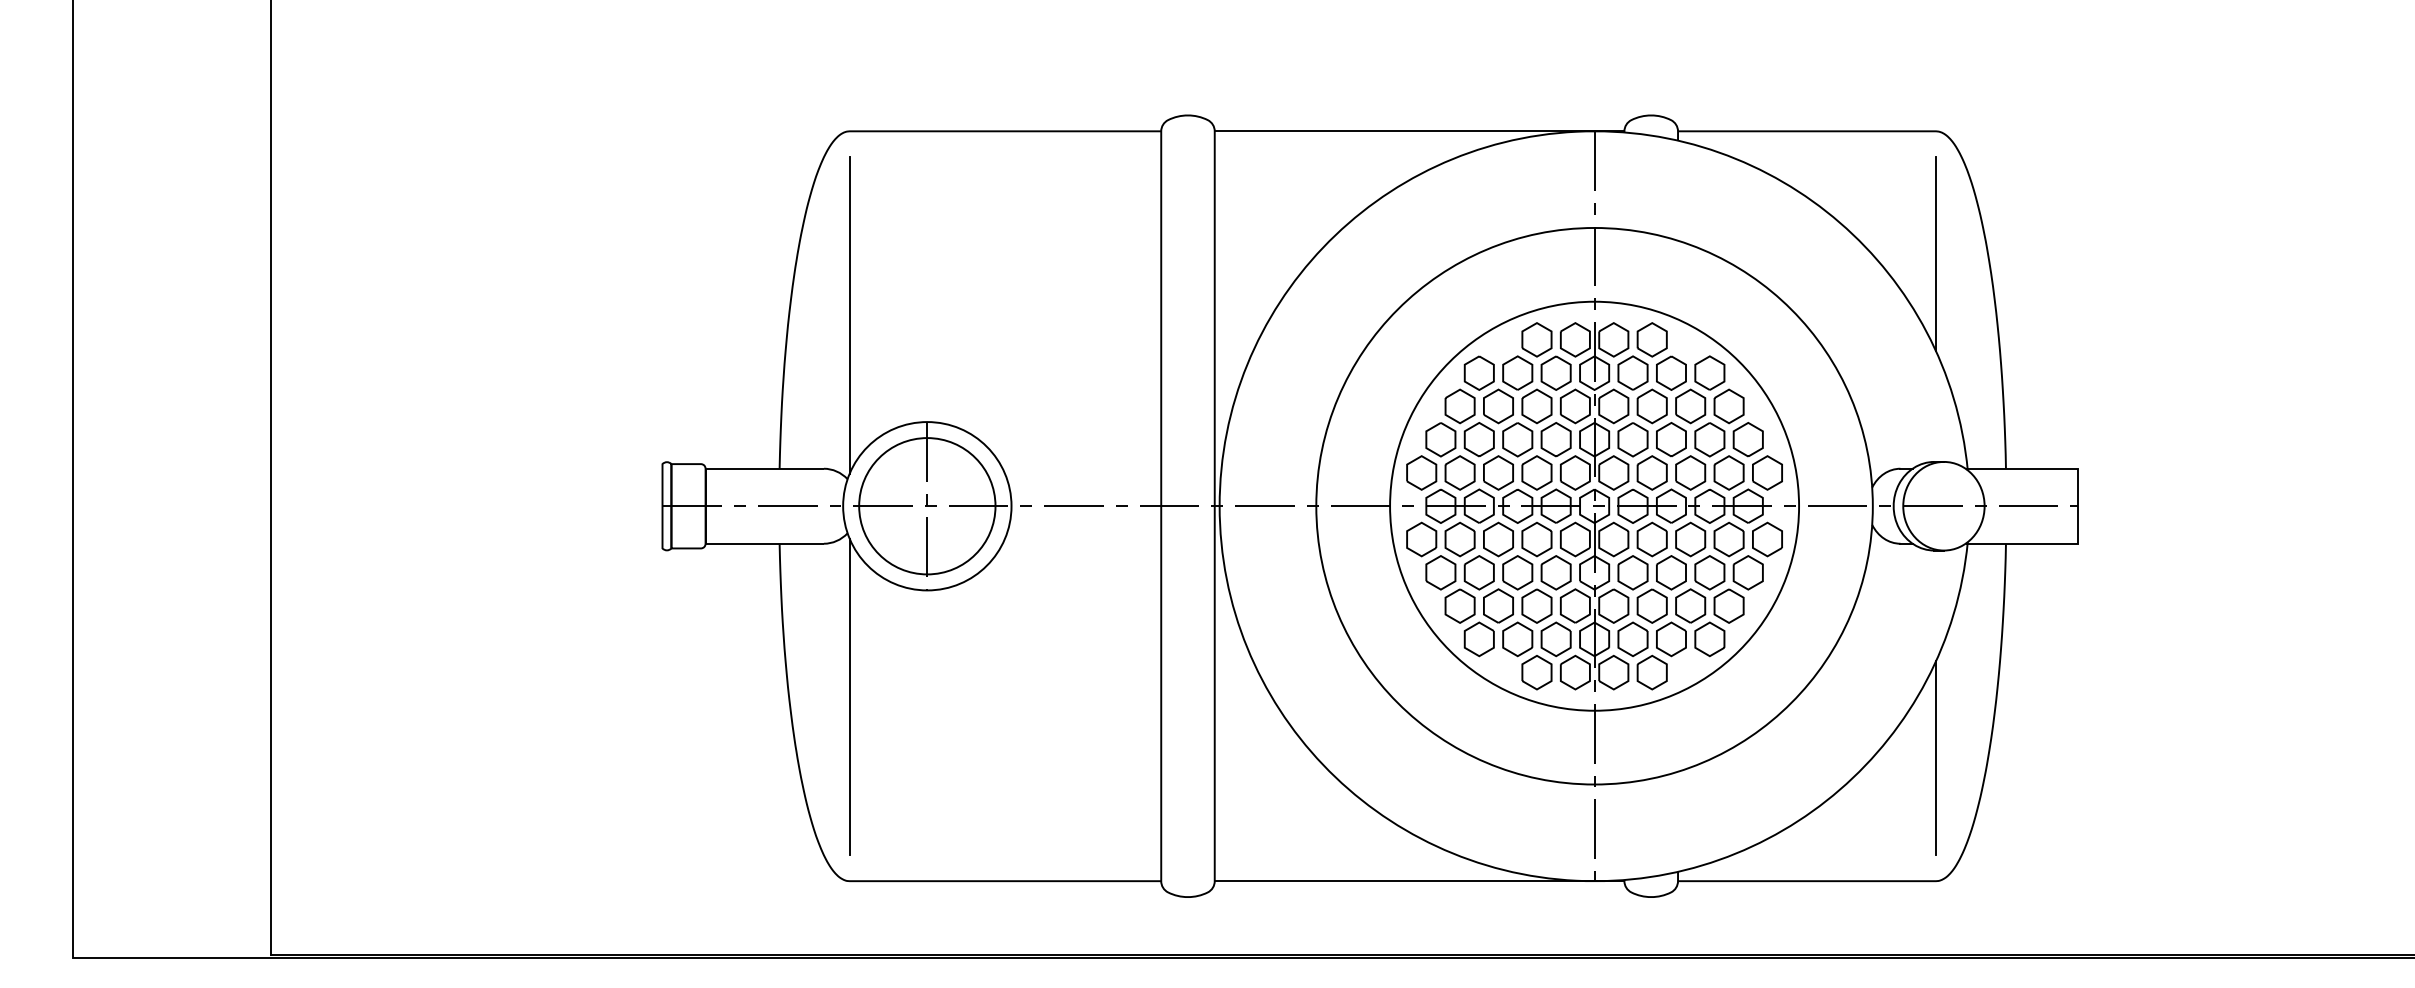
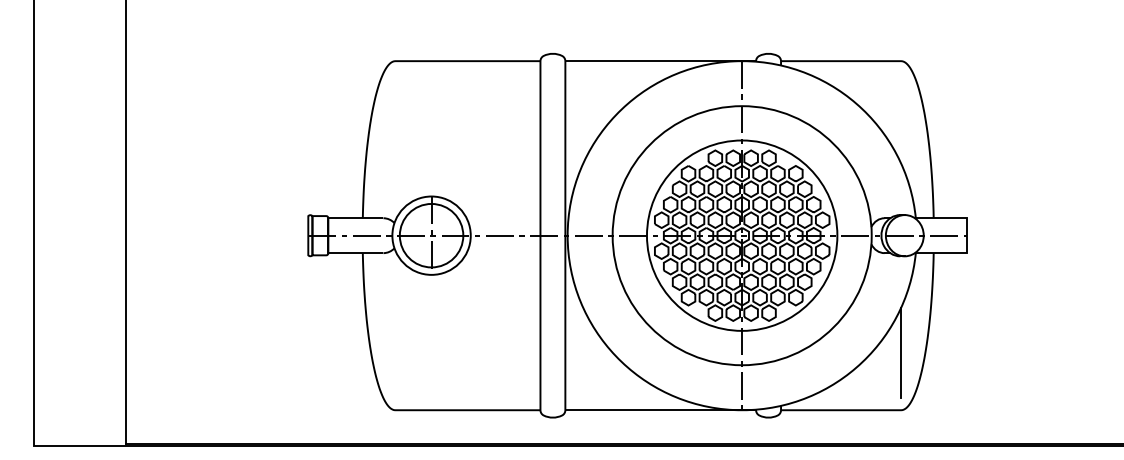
line: (1936, 254) -> (901, 118), removed
line: (849, 314) -> (395, 146), removed
line: (849, 697) -> (395, 324), removed

